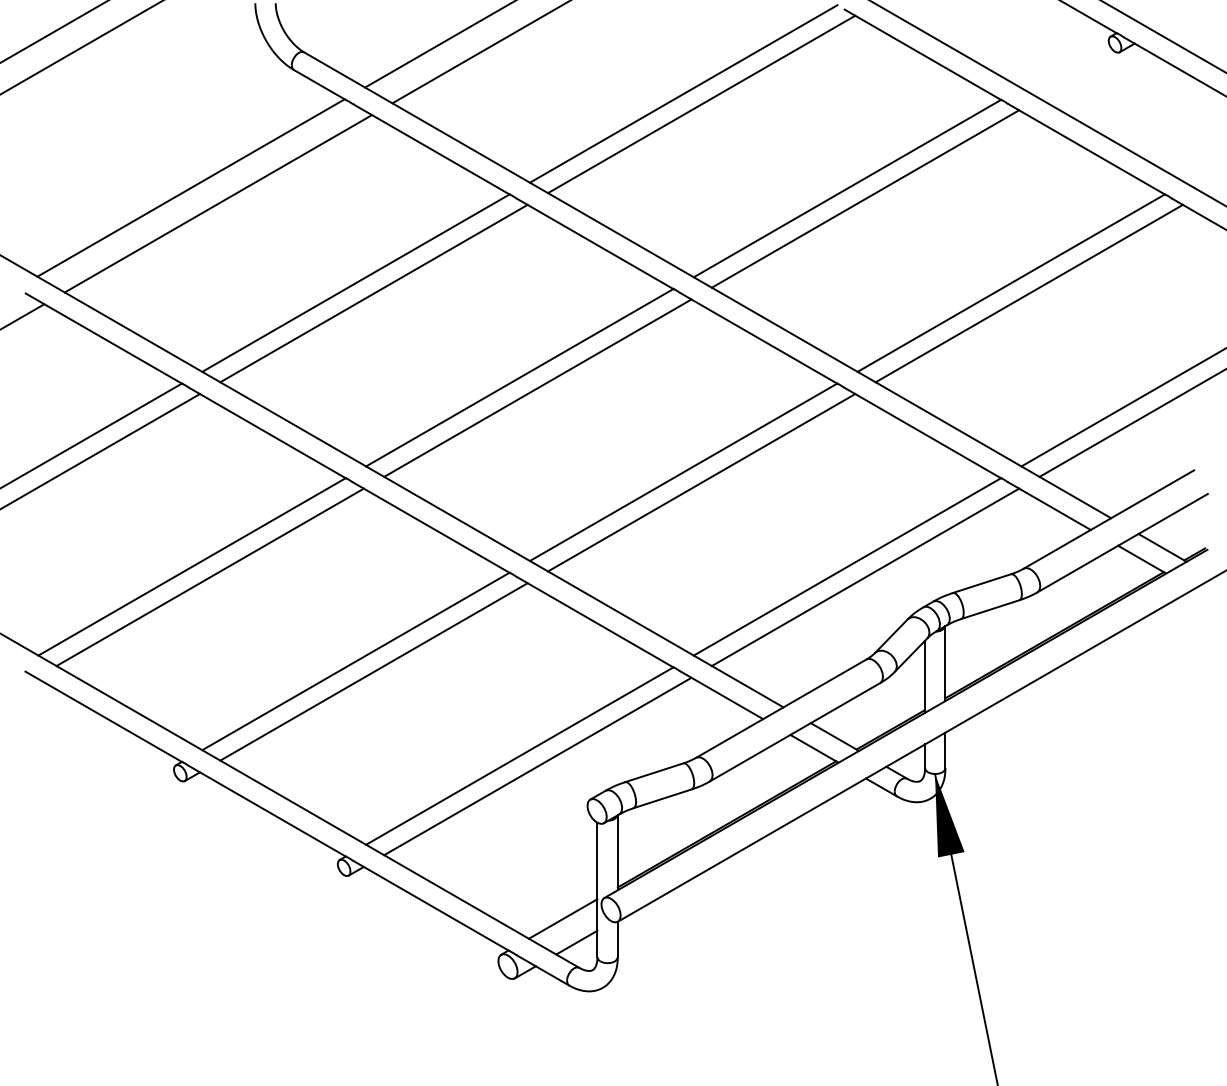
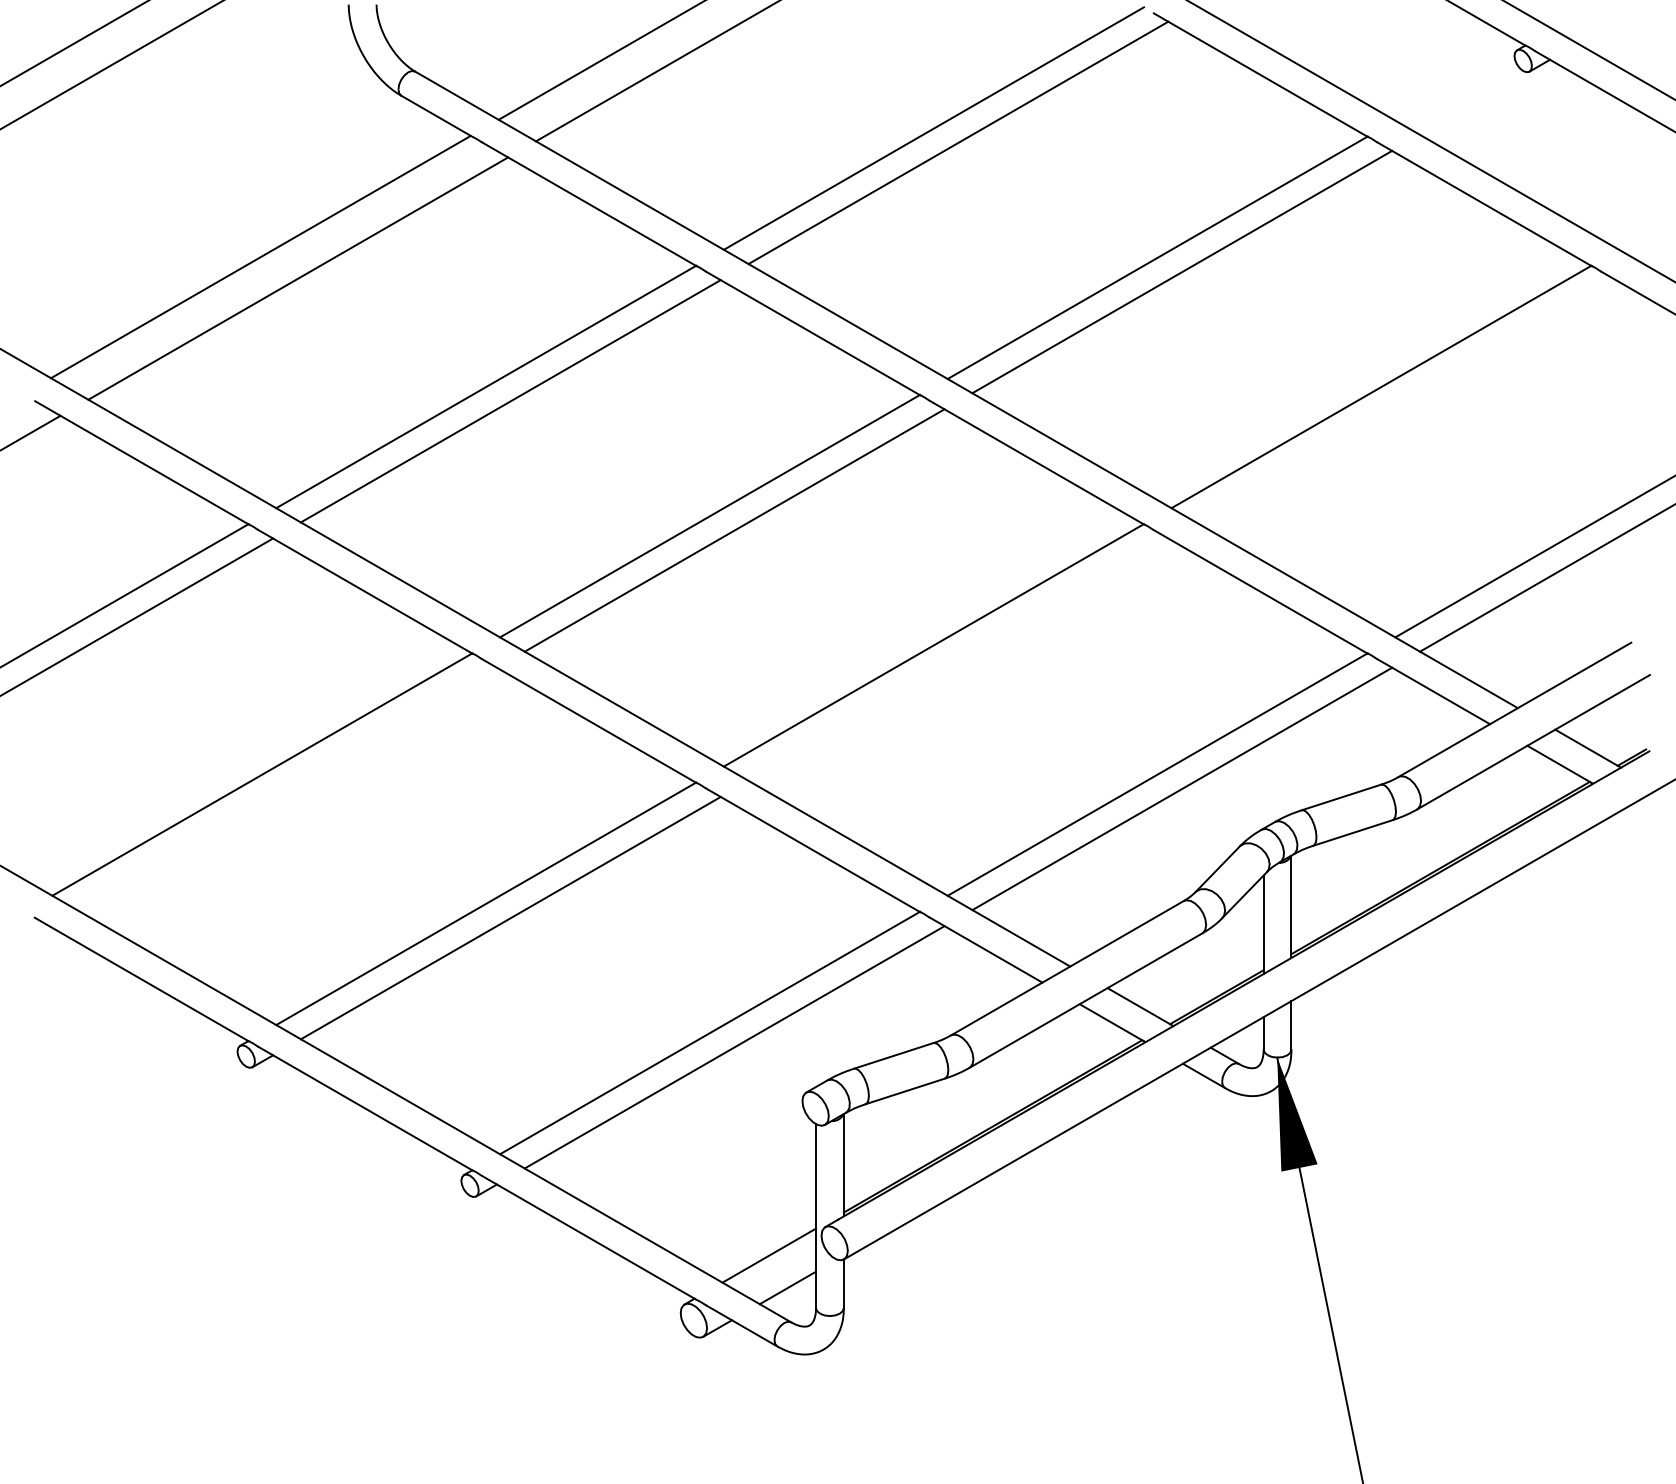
line: (1028, 293) -> (1404, 401), removed
line: (701, 482) -> (958, 659), removed
line: (209, 577) -> (286, 789), removed

